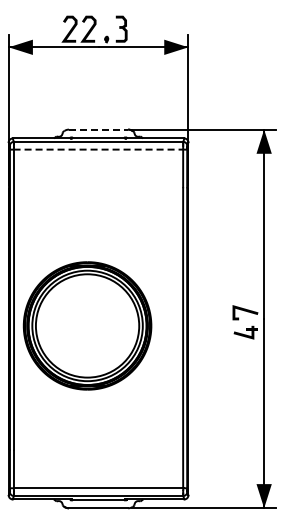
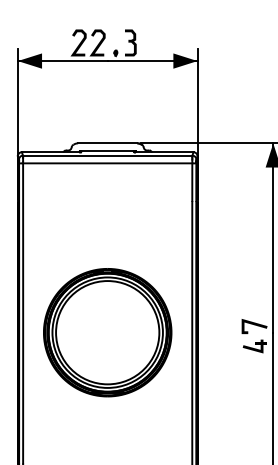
line: (98, 129) -> (107, 143), dashed -> solid
line: (98, 149) -> (107, 163), dashed -> solid
part: (87, 325) -> (107, 332), moved

